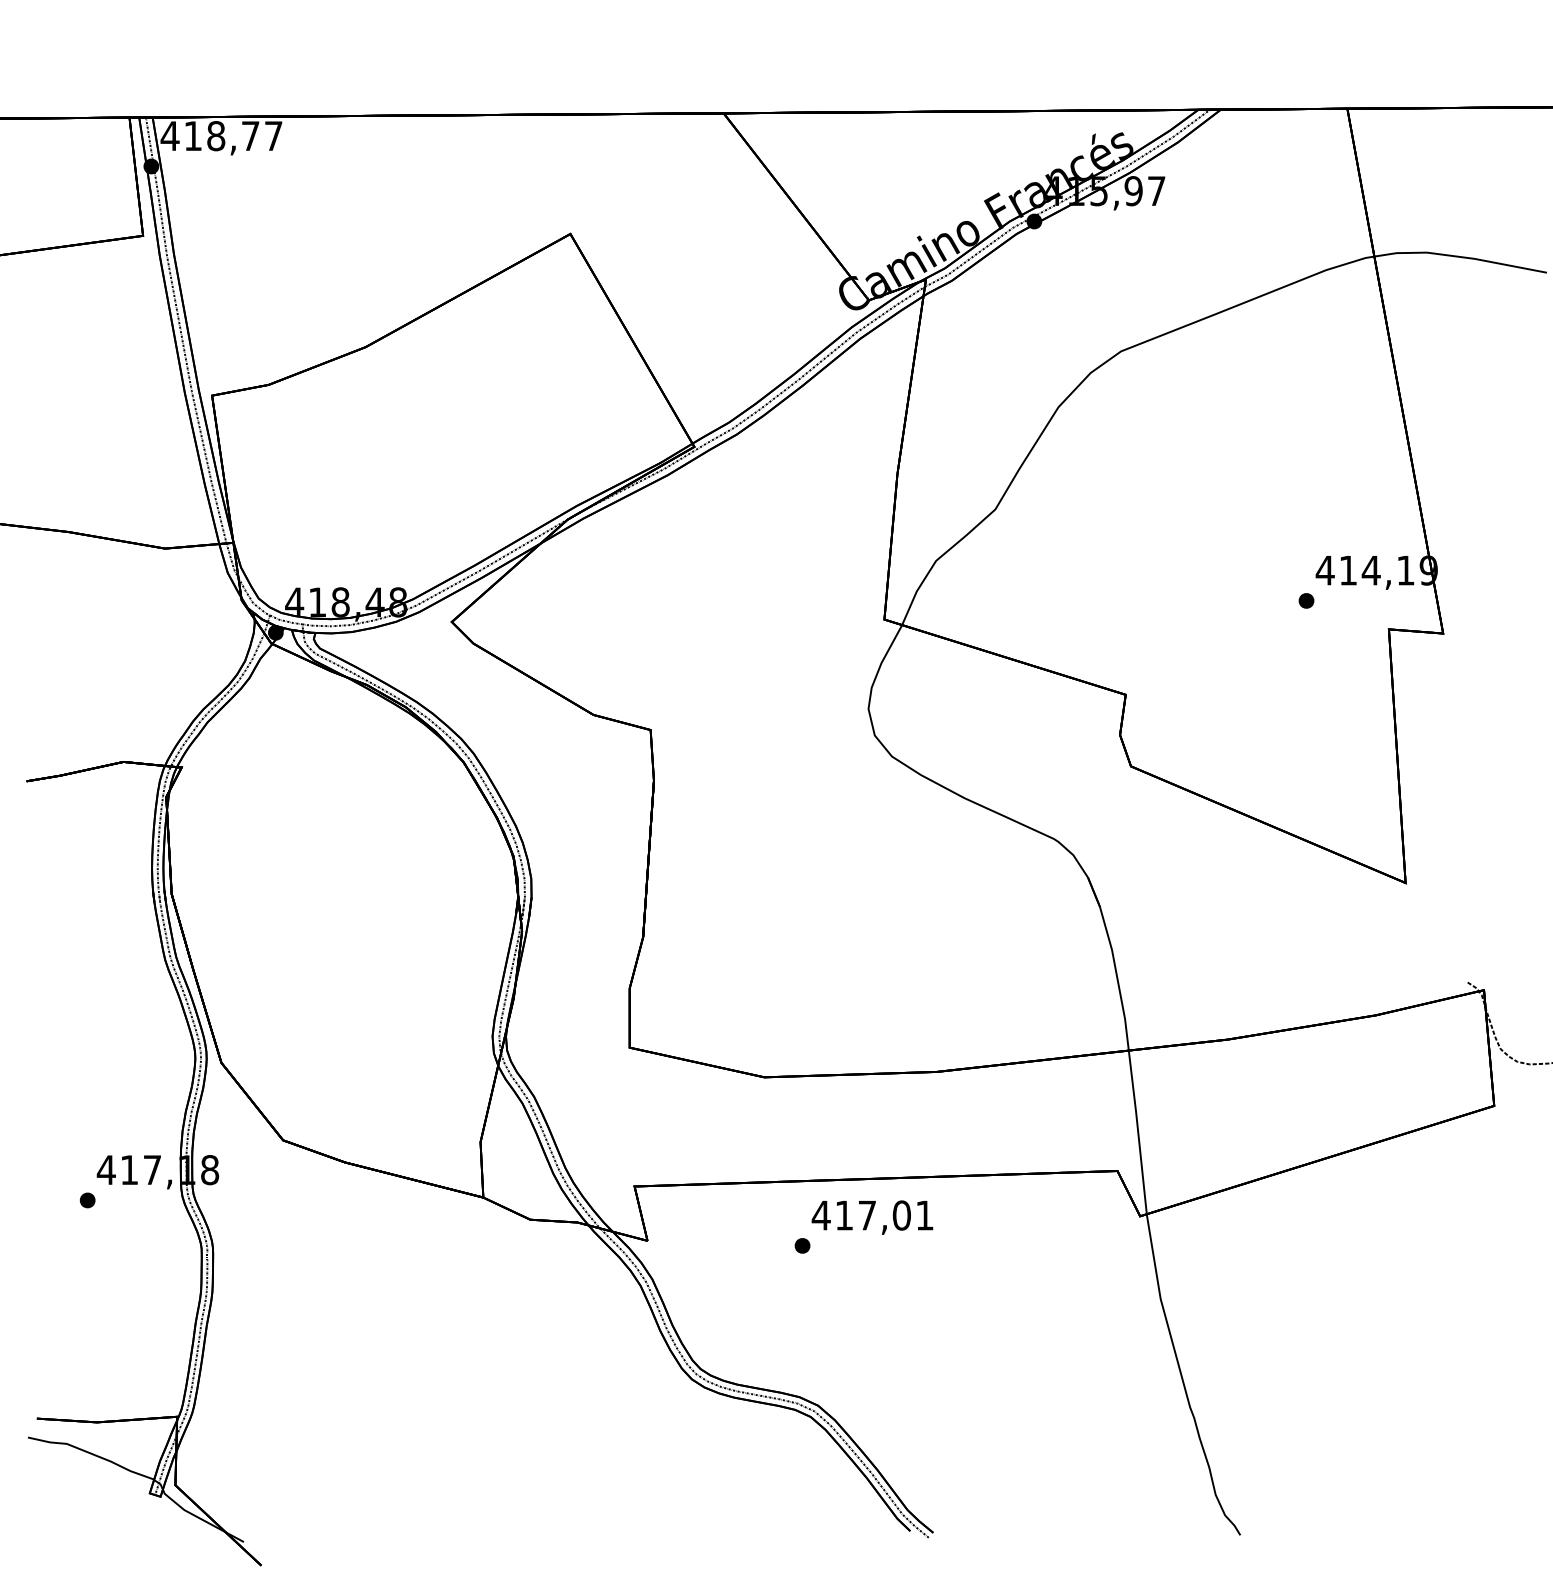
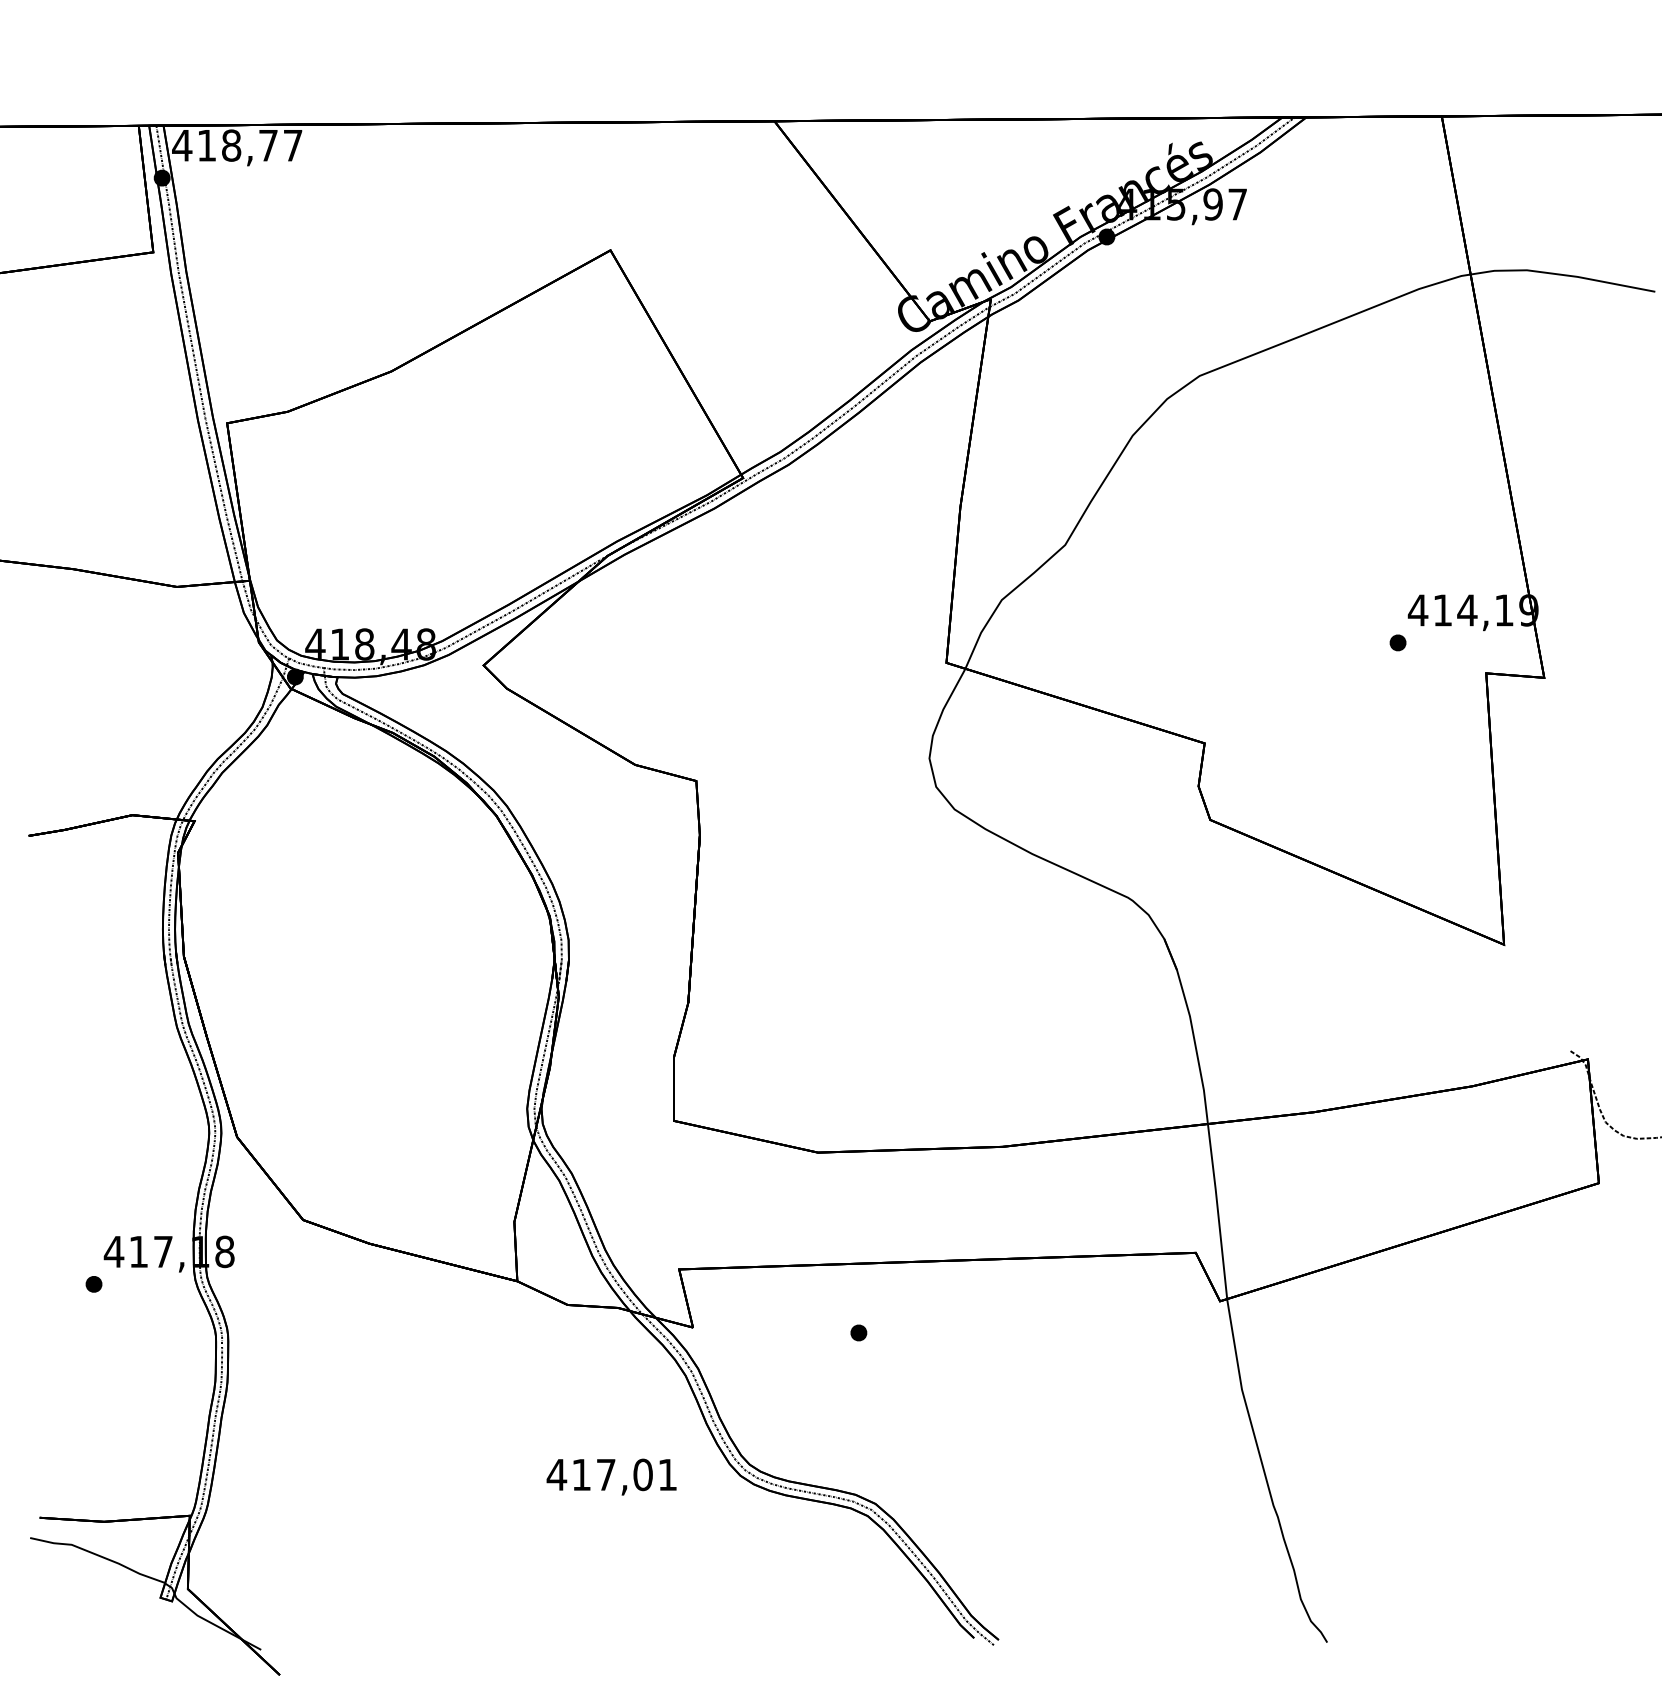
text: (872, 1217) -> (611, 1476), moved

